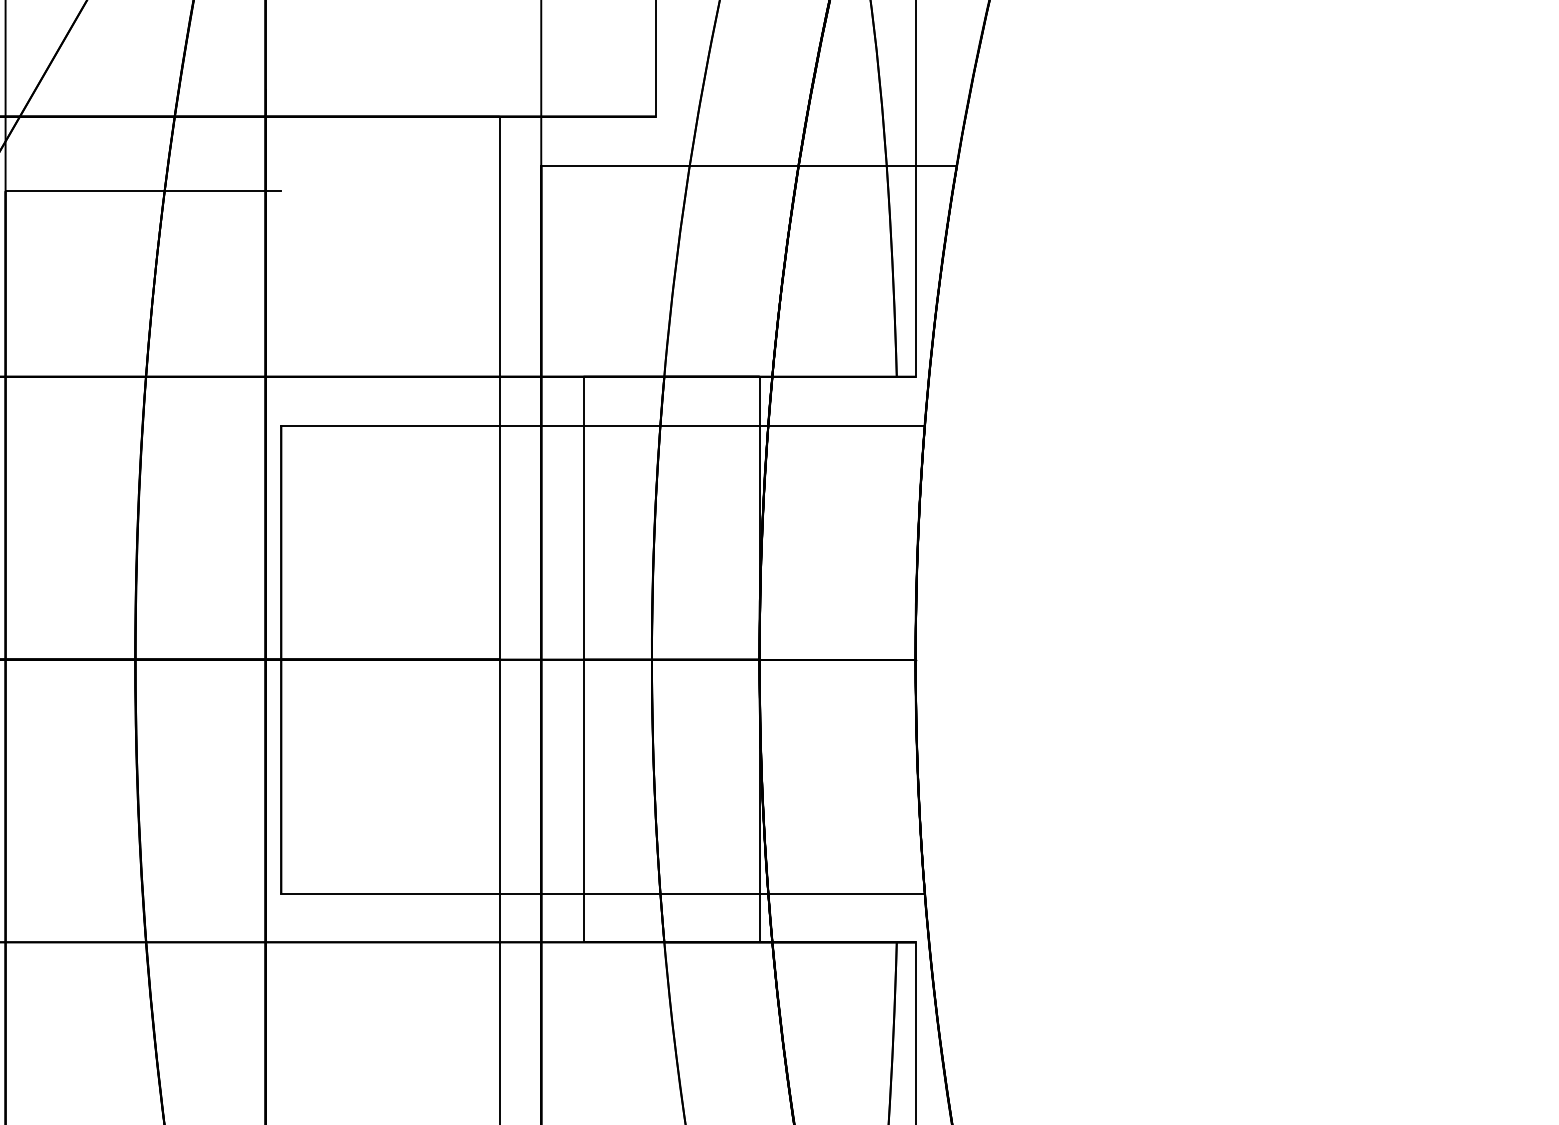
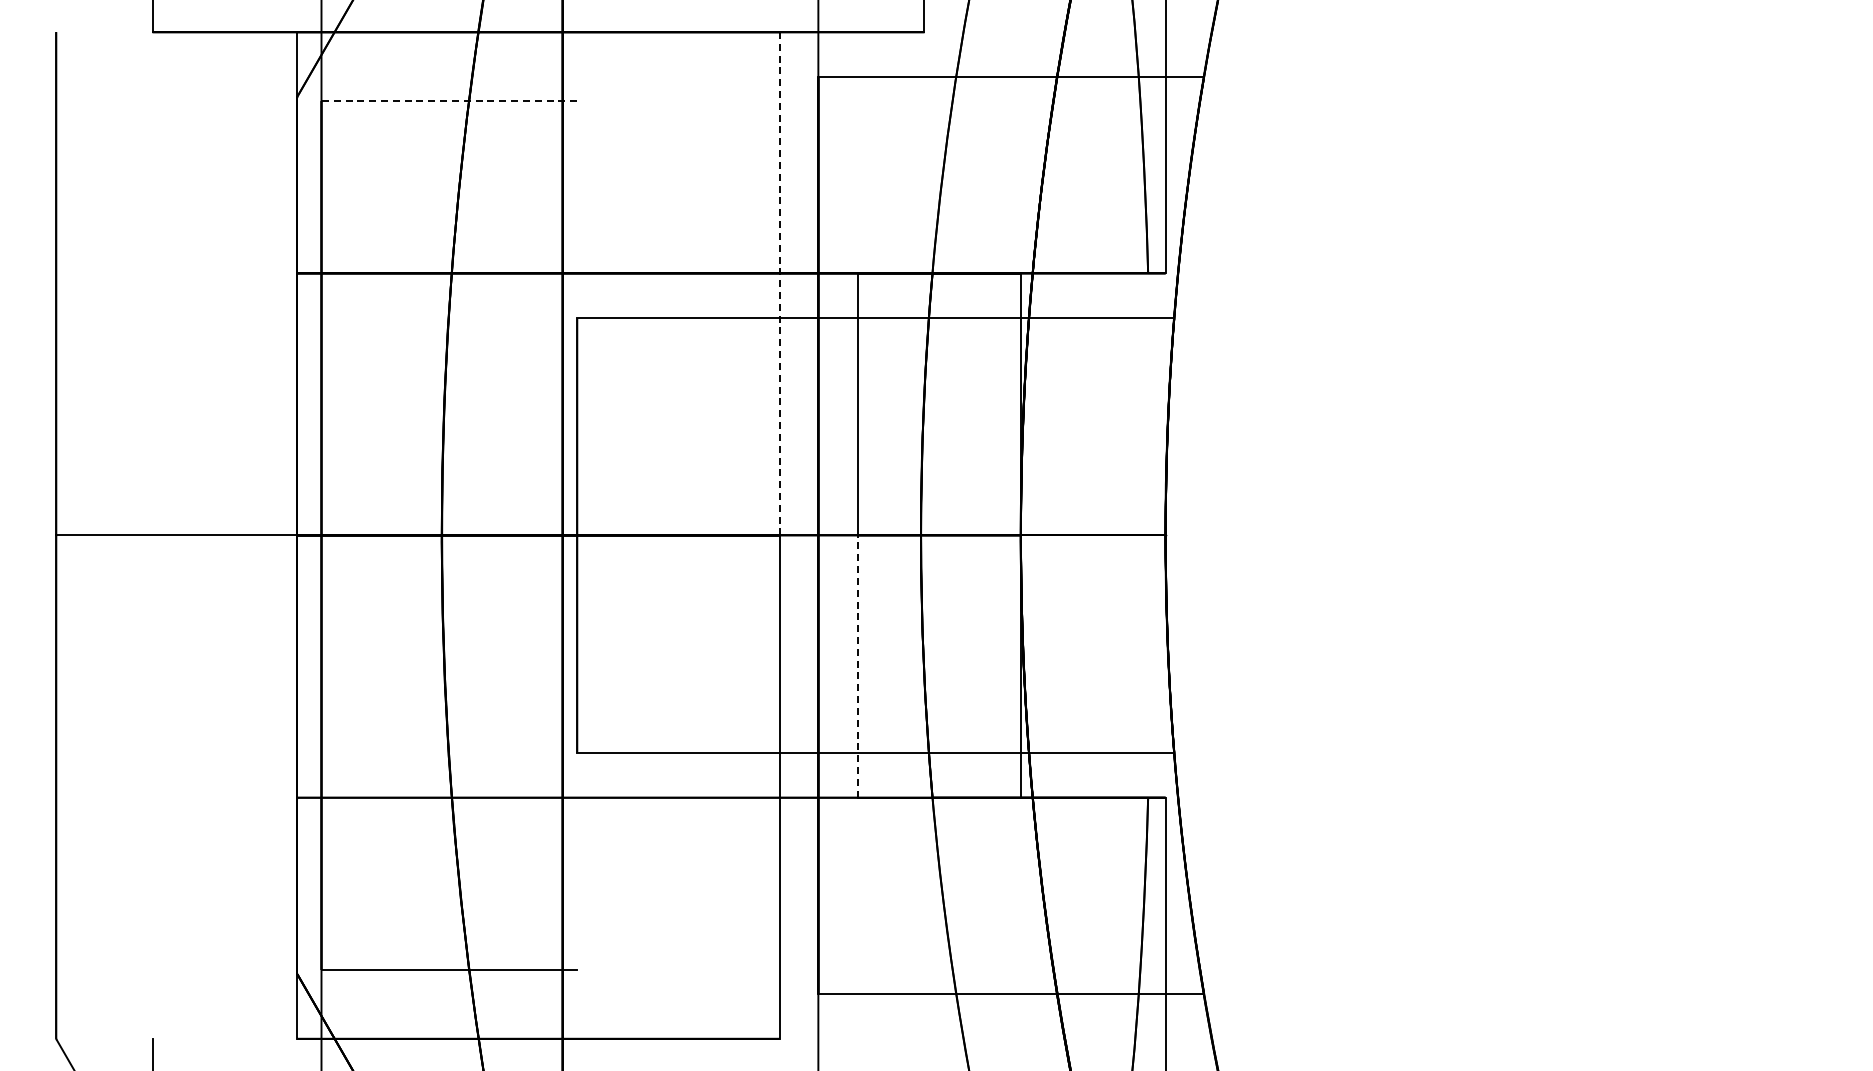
line: (143, 191) -> (449, 101), solid -> dashed
line: (499, 387) -> (779, 283), solid -> dashed
line: (583, 800) -> (857, 666), solid -> dashed

